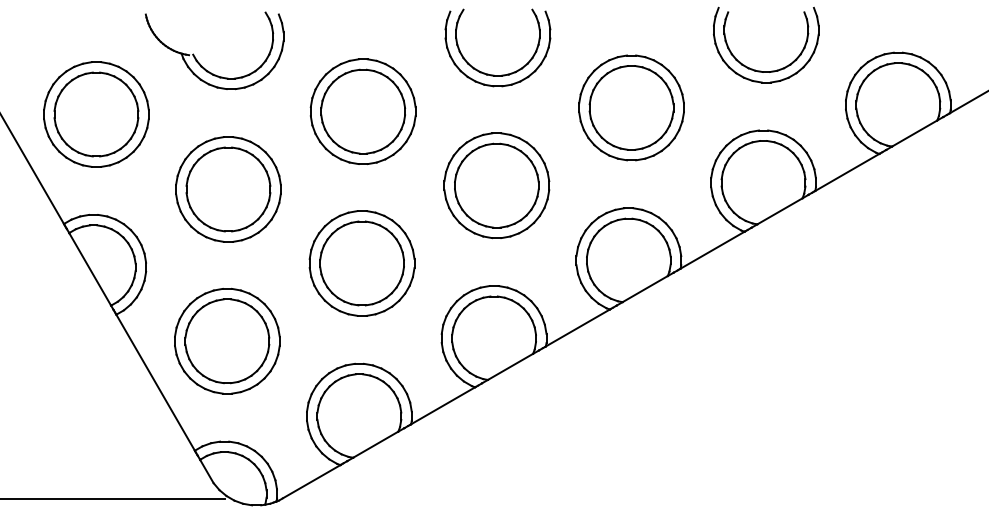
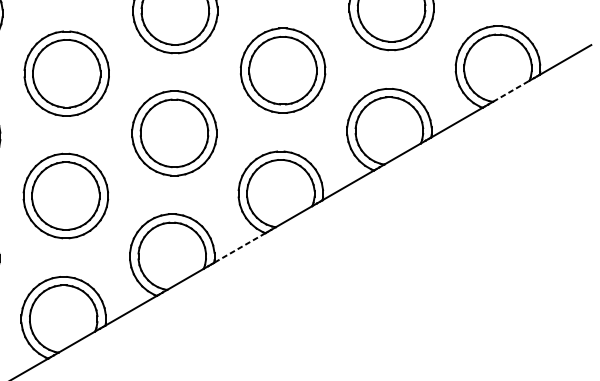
line: (915, 133) -> (511, 91), solid -> dashed
line: (577, 327) -> (239, 247), solid -> dashed

